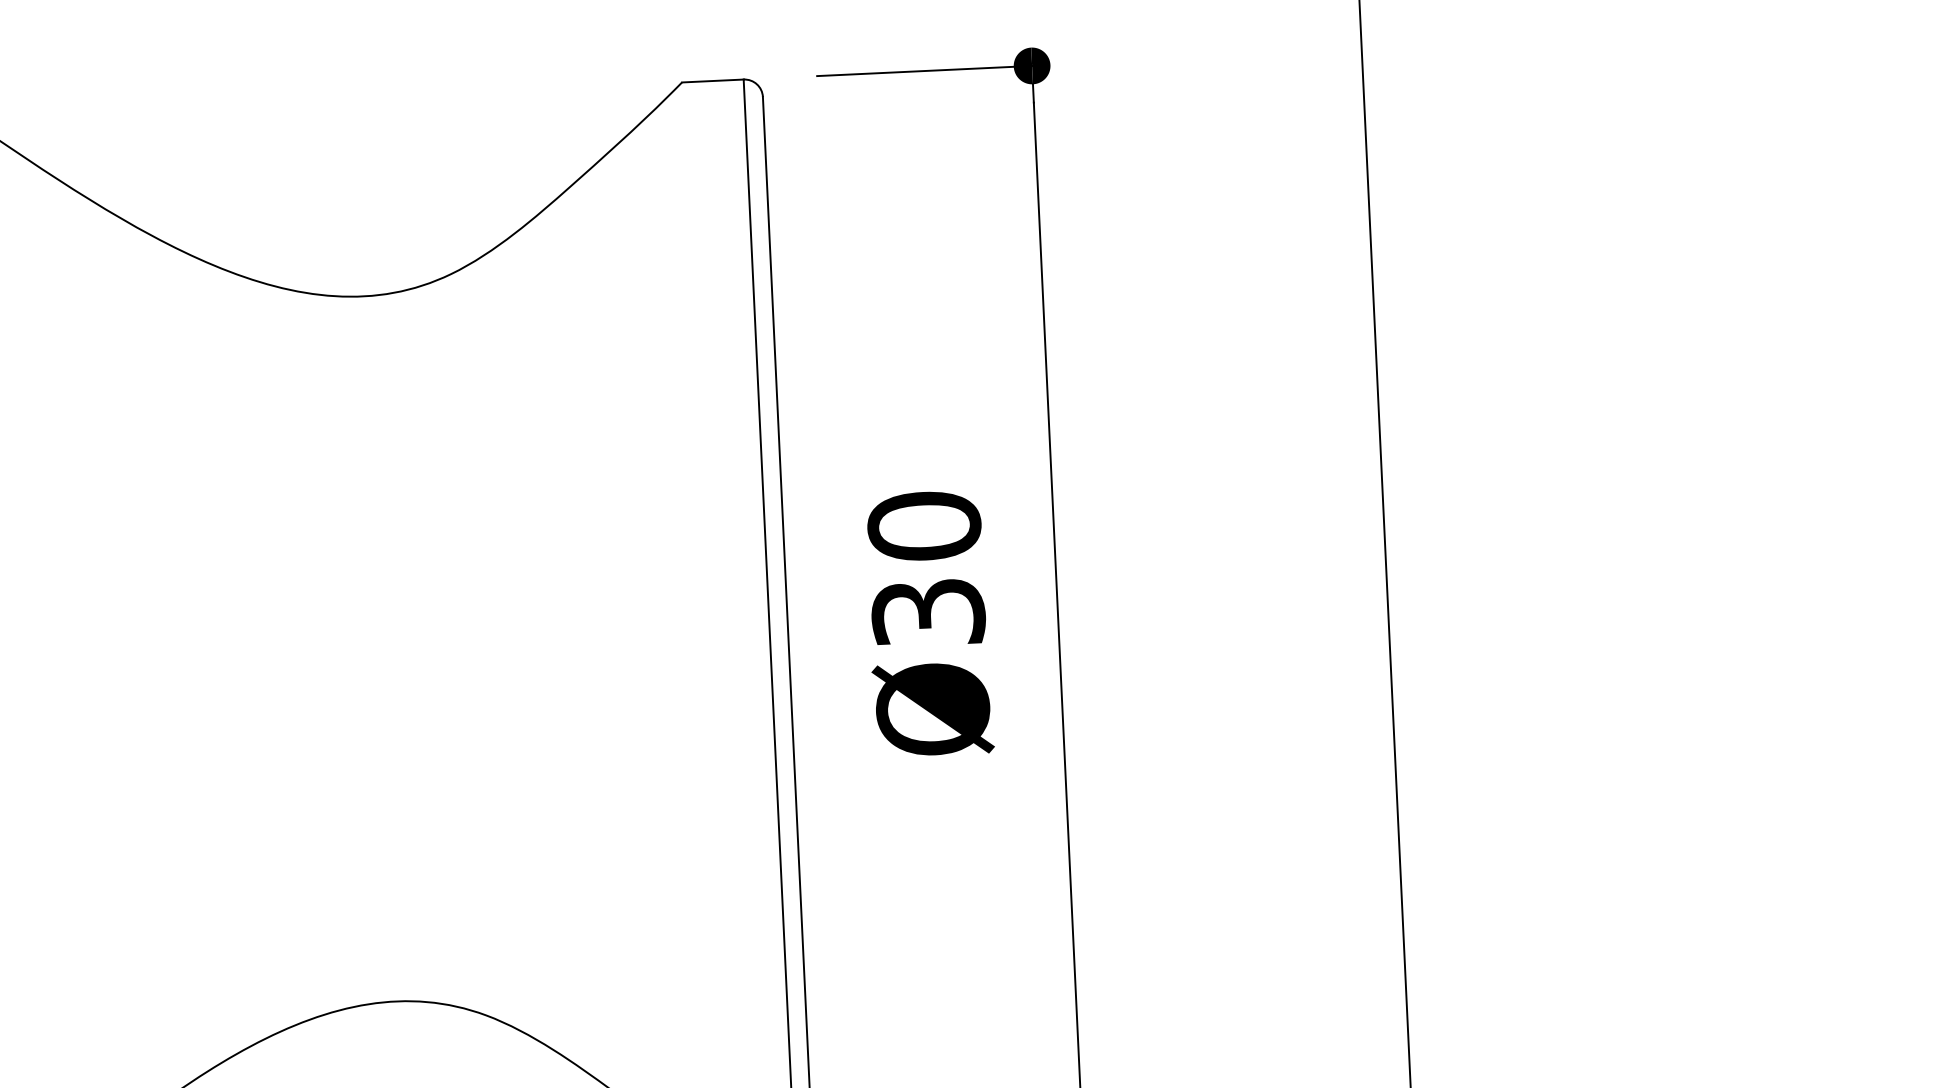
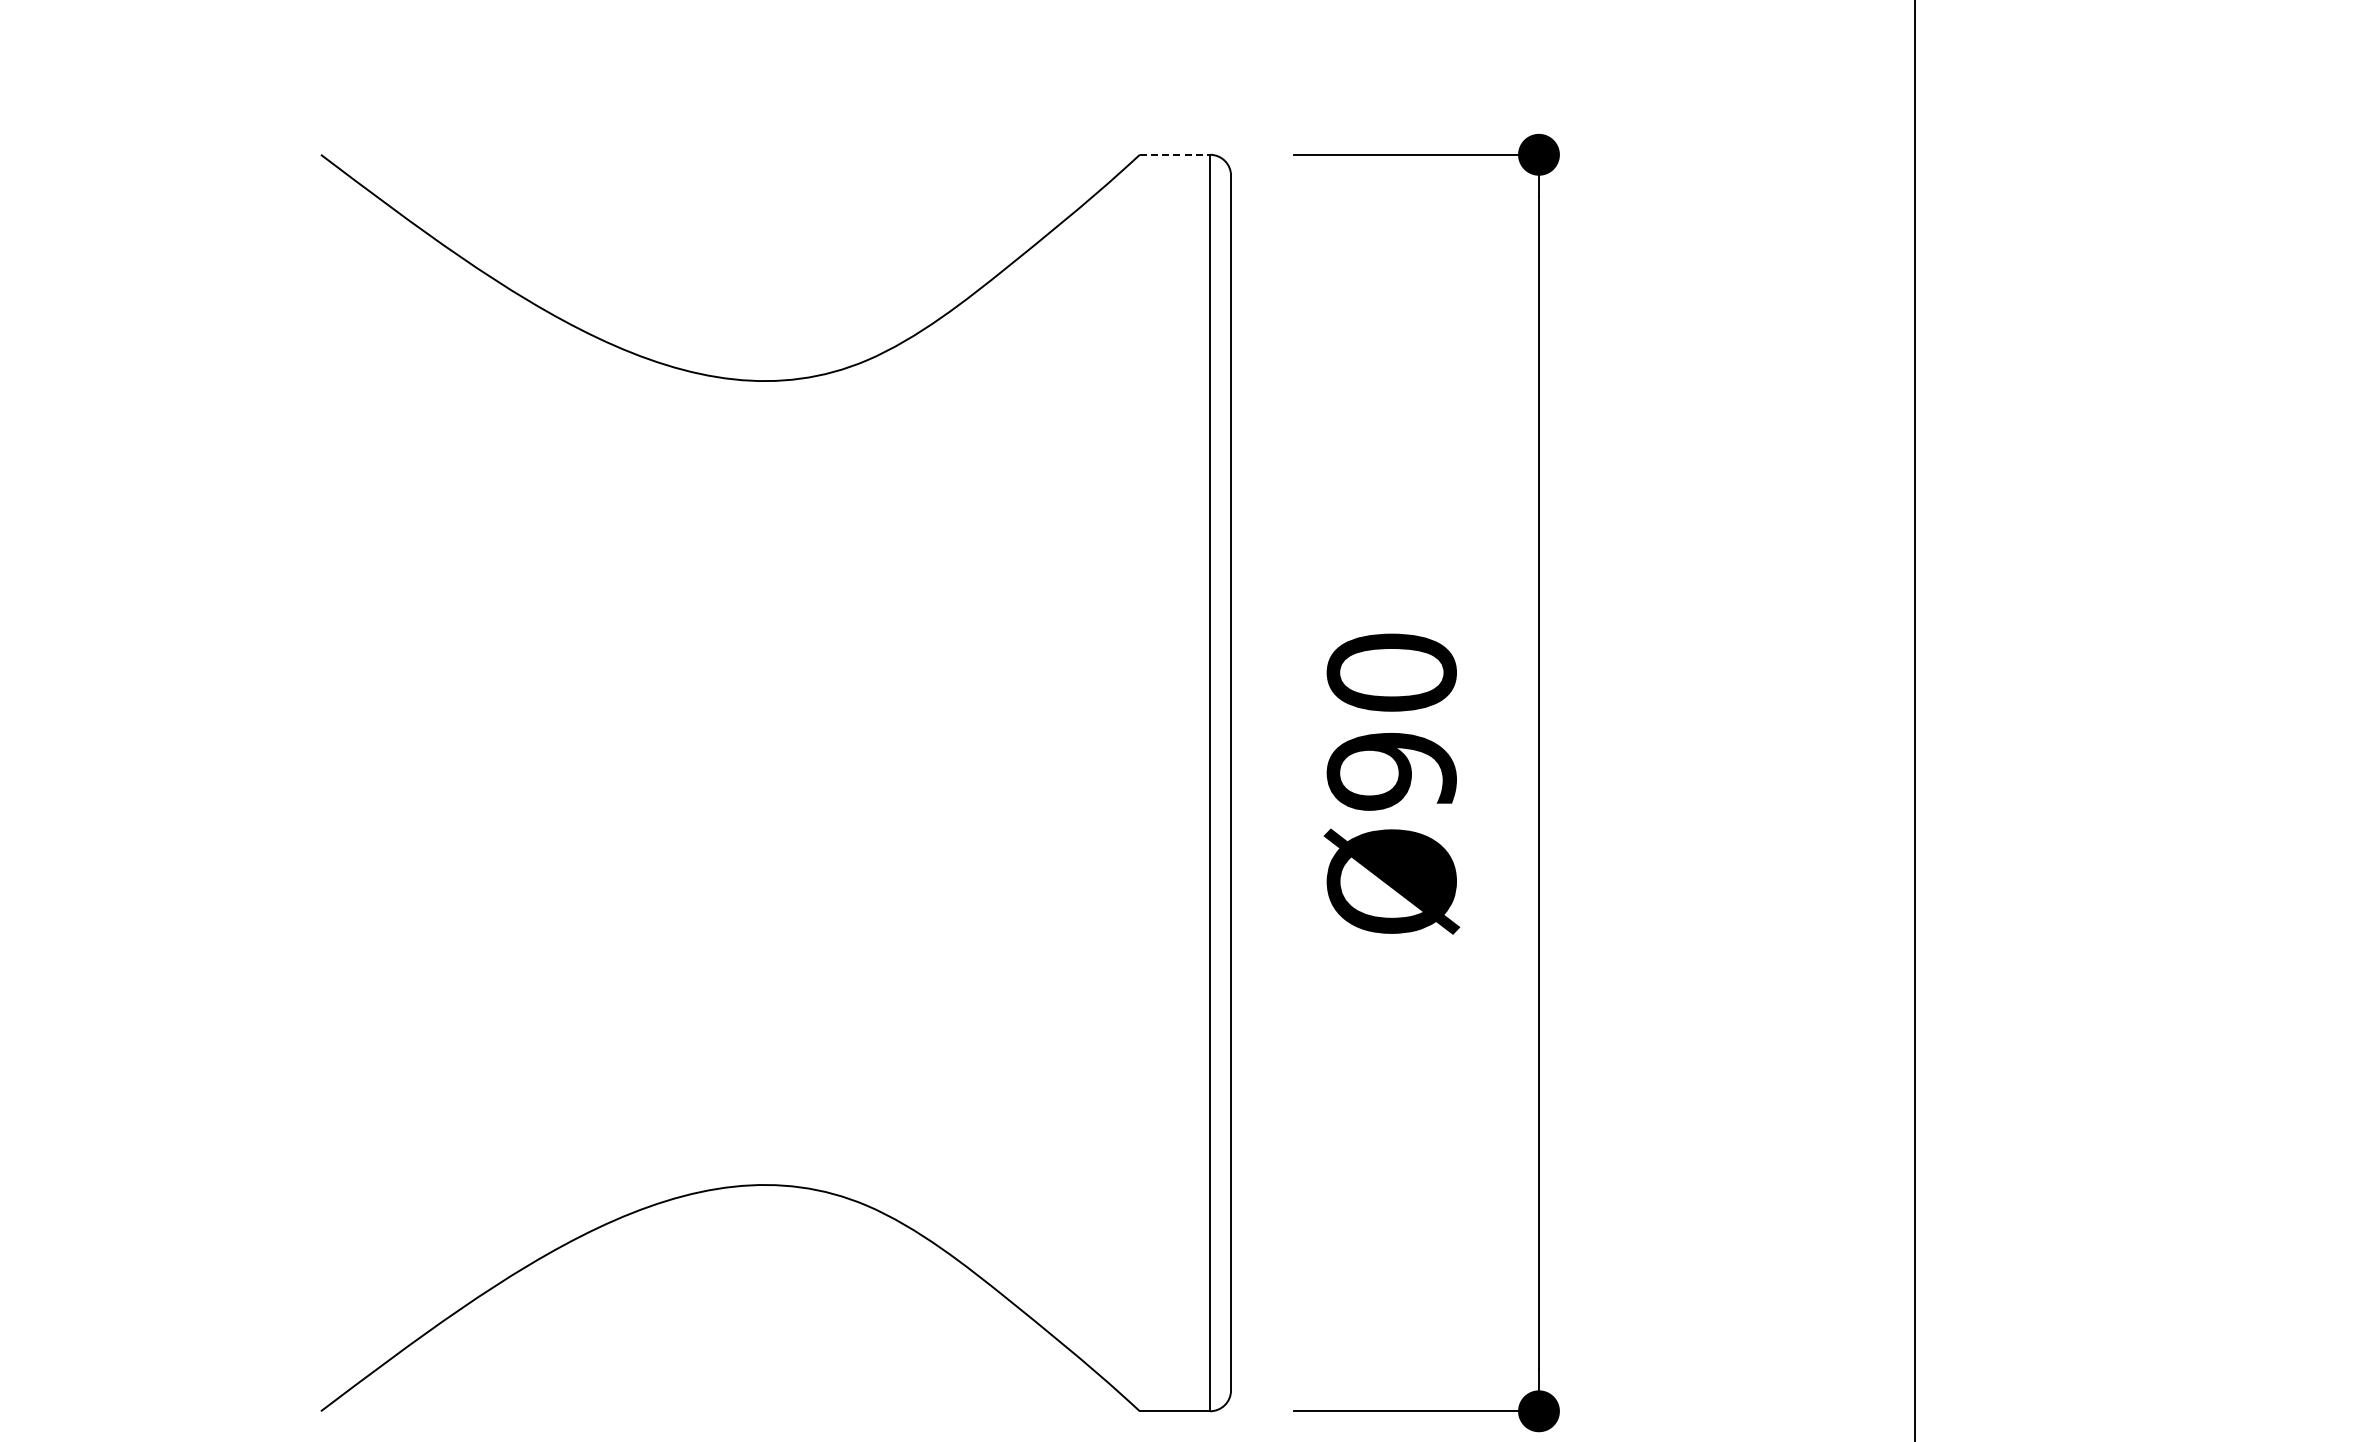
line: (713, 80) -> (1175, 154), solid -> dashed
text: (928, 612) -> (1391, 771), Ø30 -> Ø90

